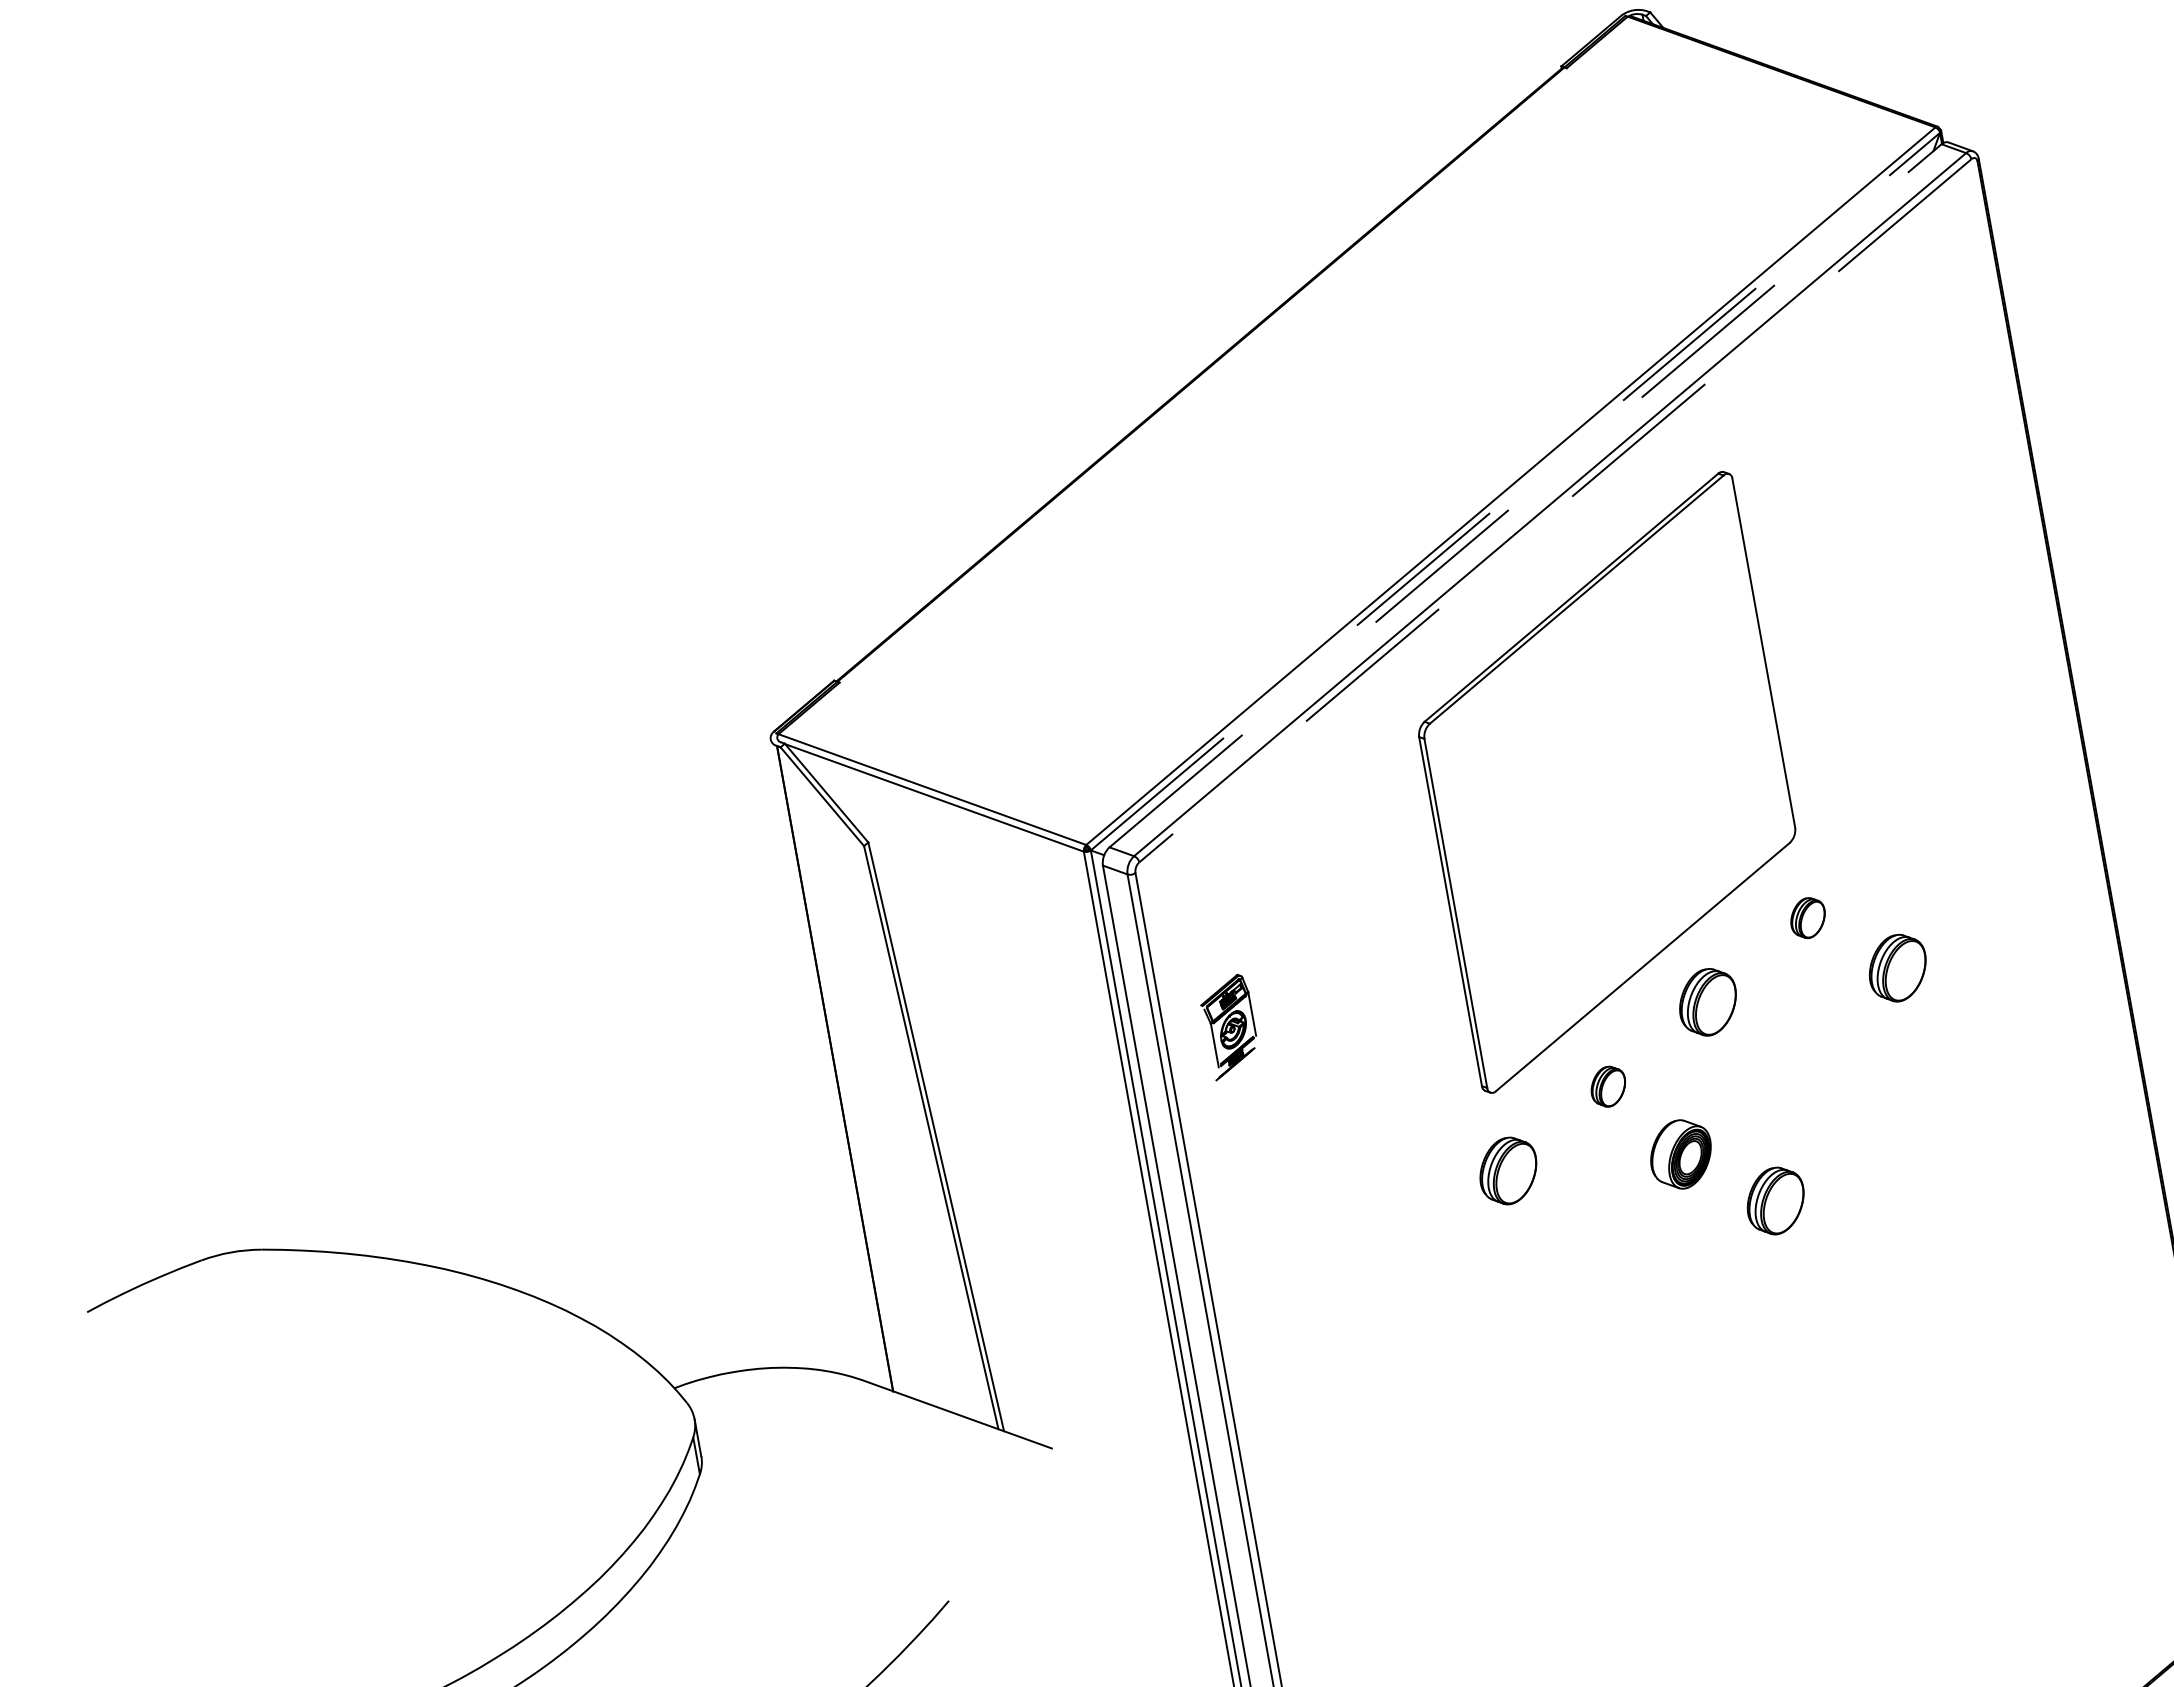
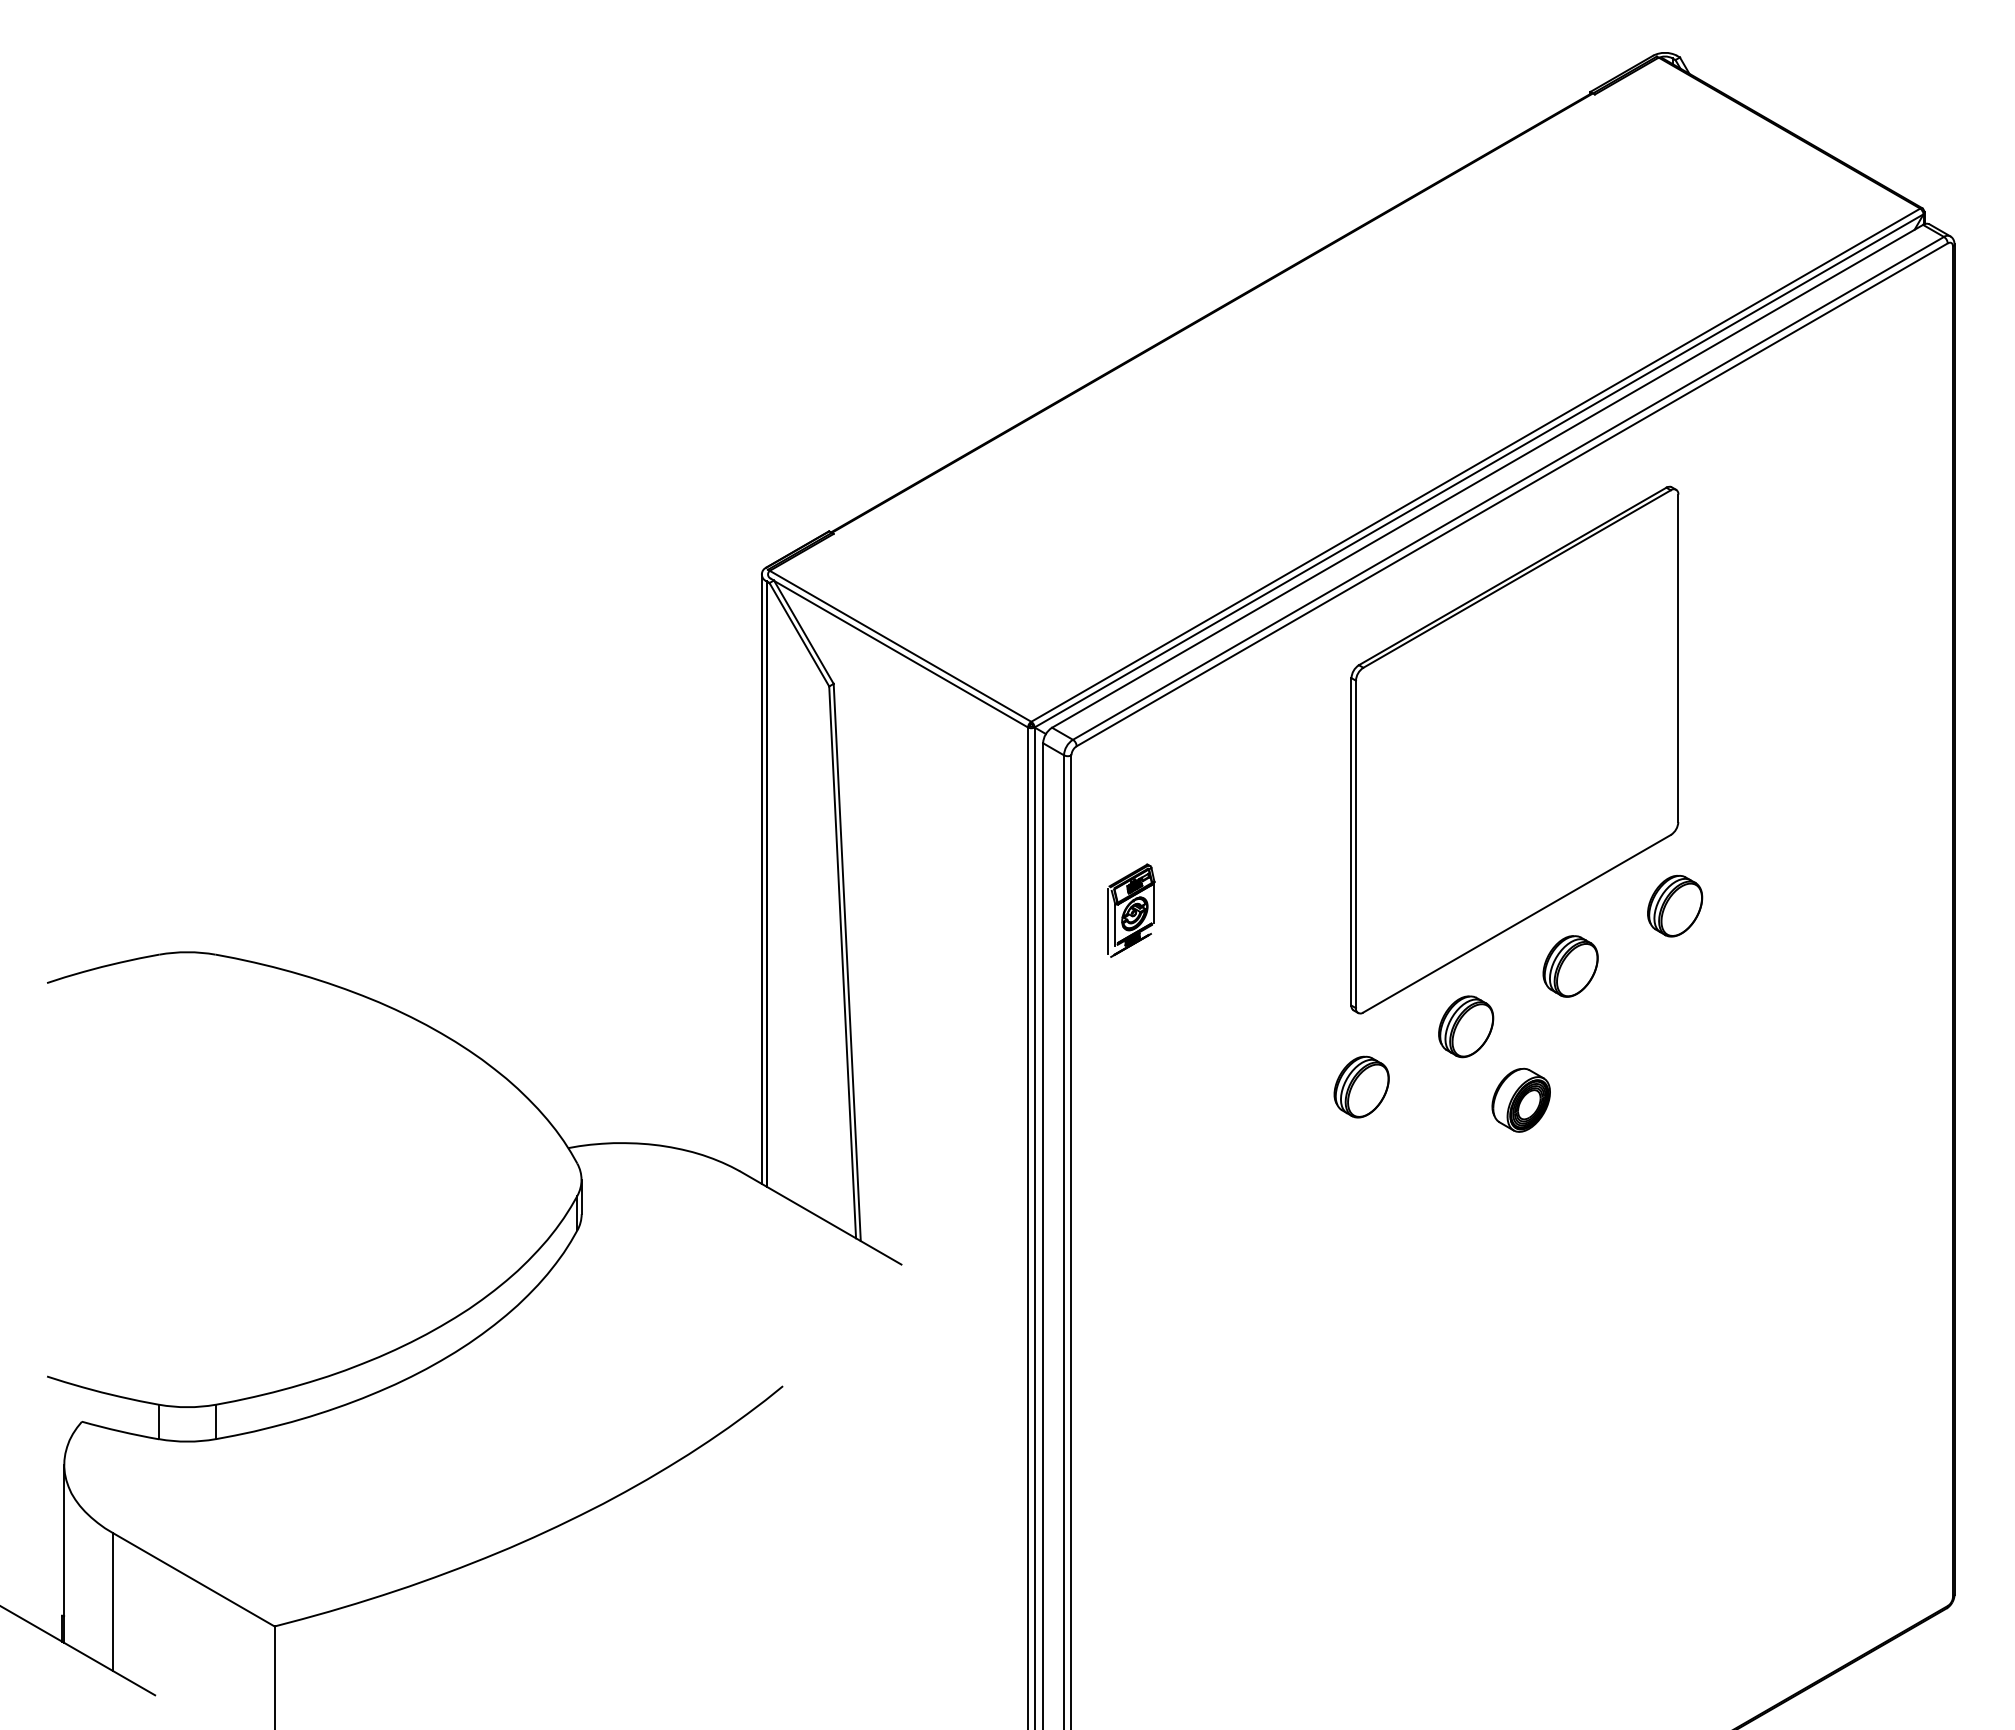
line: (1515, 491) -> (1479, 470), dashed -> solid
line: (1525, 496) -> (1487, 476), dashed -> solid
line: (1555, 510) -> (1512, 494), dashed -> solid
part: (1808, 918) -> (1675, 906), size x1.67
part: (1897, 968) -> (1748, 966), removed
line: (1206, 1043) -> (1108, 921), added
line: (828, 1063) -> (761, 878), added
part: (1608, 1086) -> (1466, 1026), size x1.67
part: (1775, 1200) -> (1599, 1157), removed

